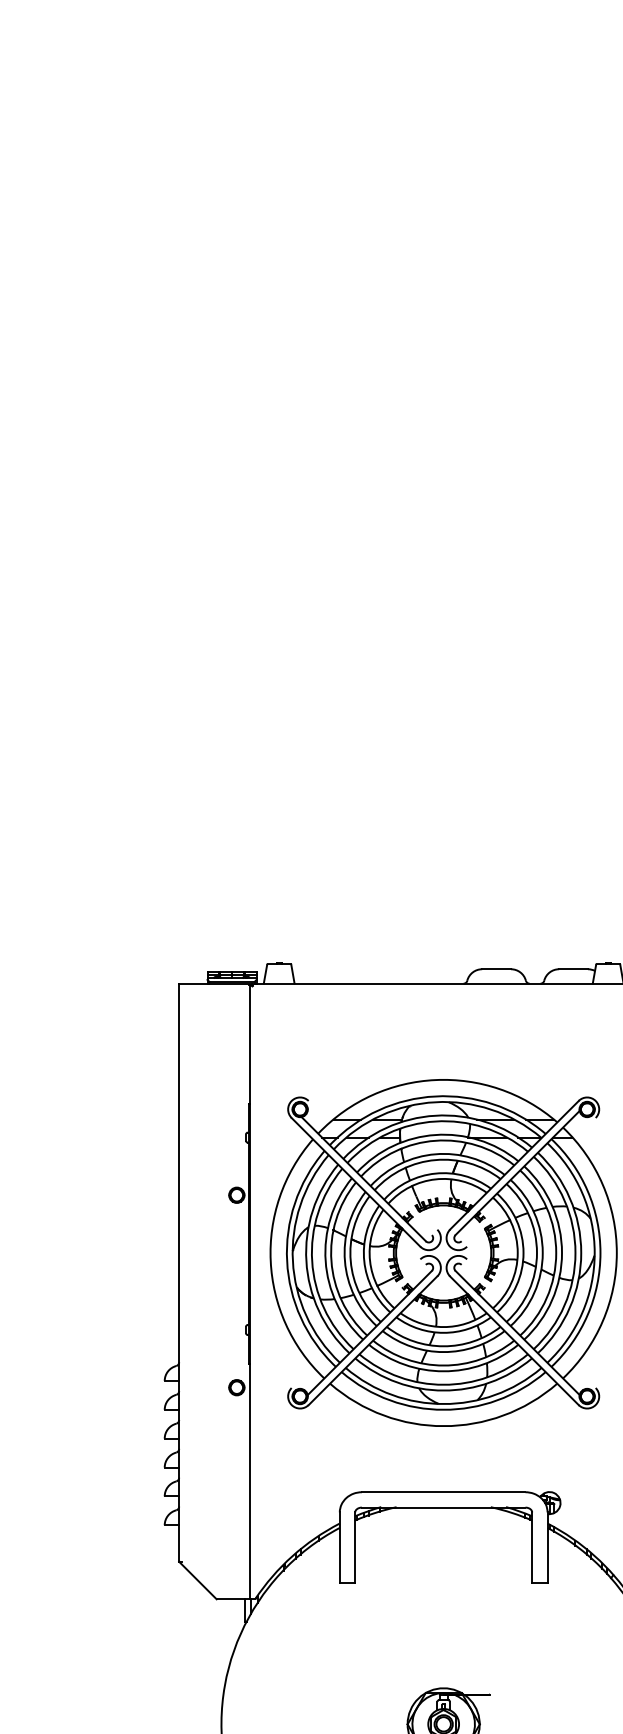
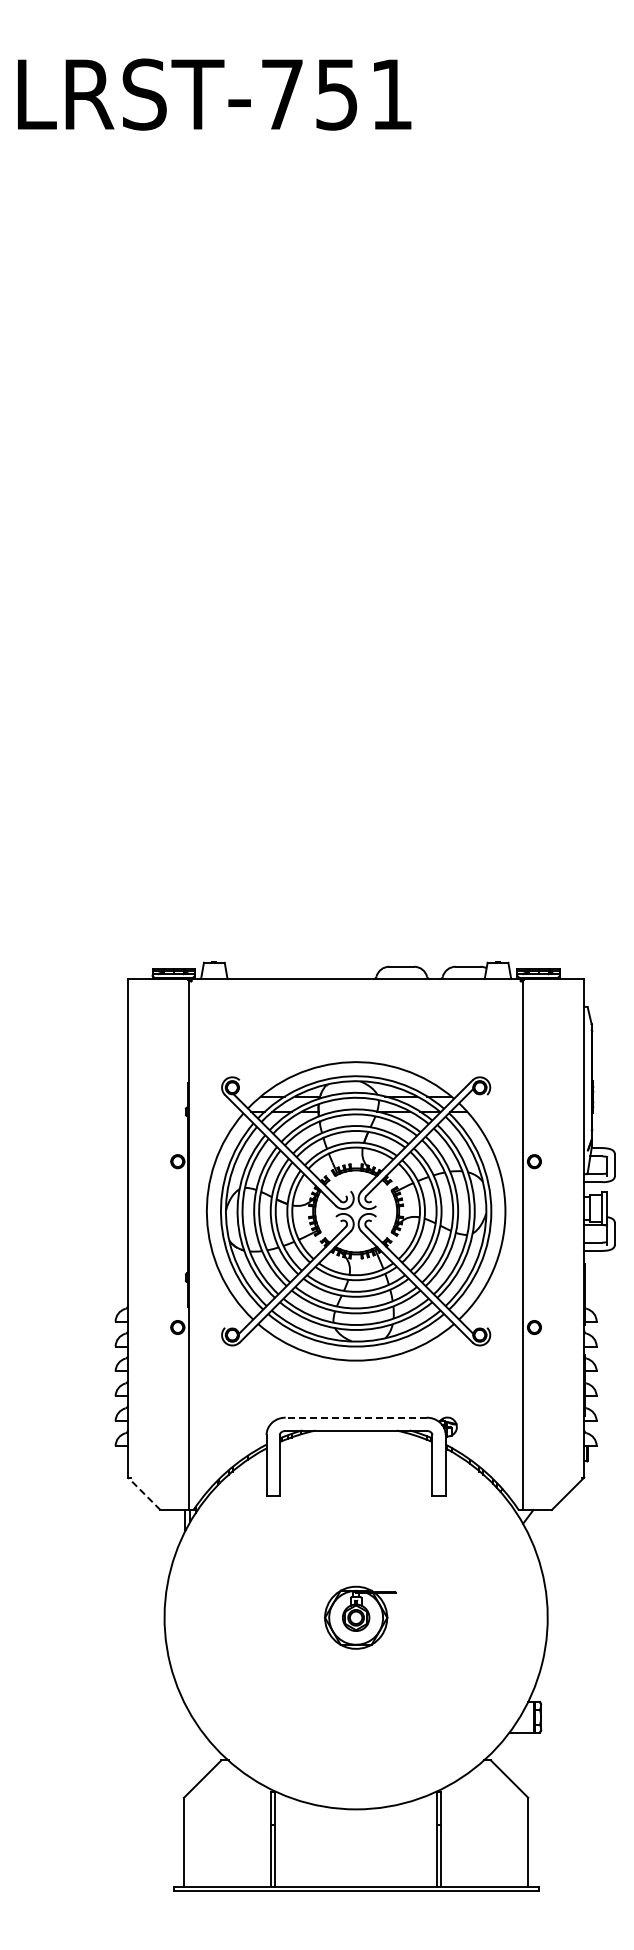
line: (442, 1492) -> (355, 1417), solid -> dashed
line: (198, 1580) -> (144, 1493), solid -> dashed

